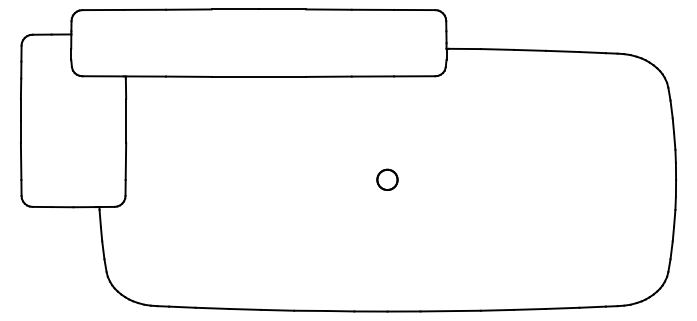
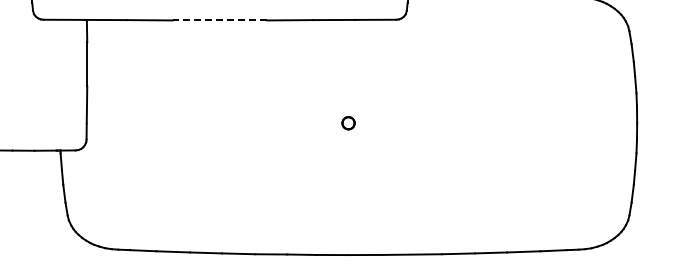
line: (258, 76) -> (219, 20), solid -> dashed
part: (387, 179) -> (348, 123), size x0.6

